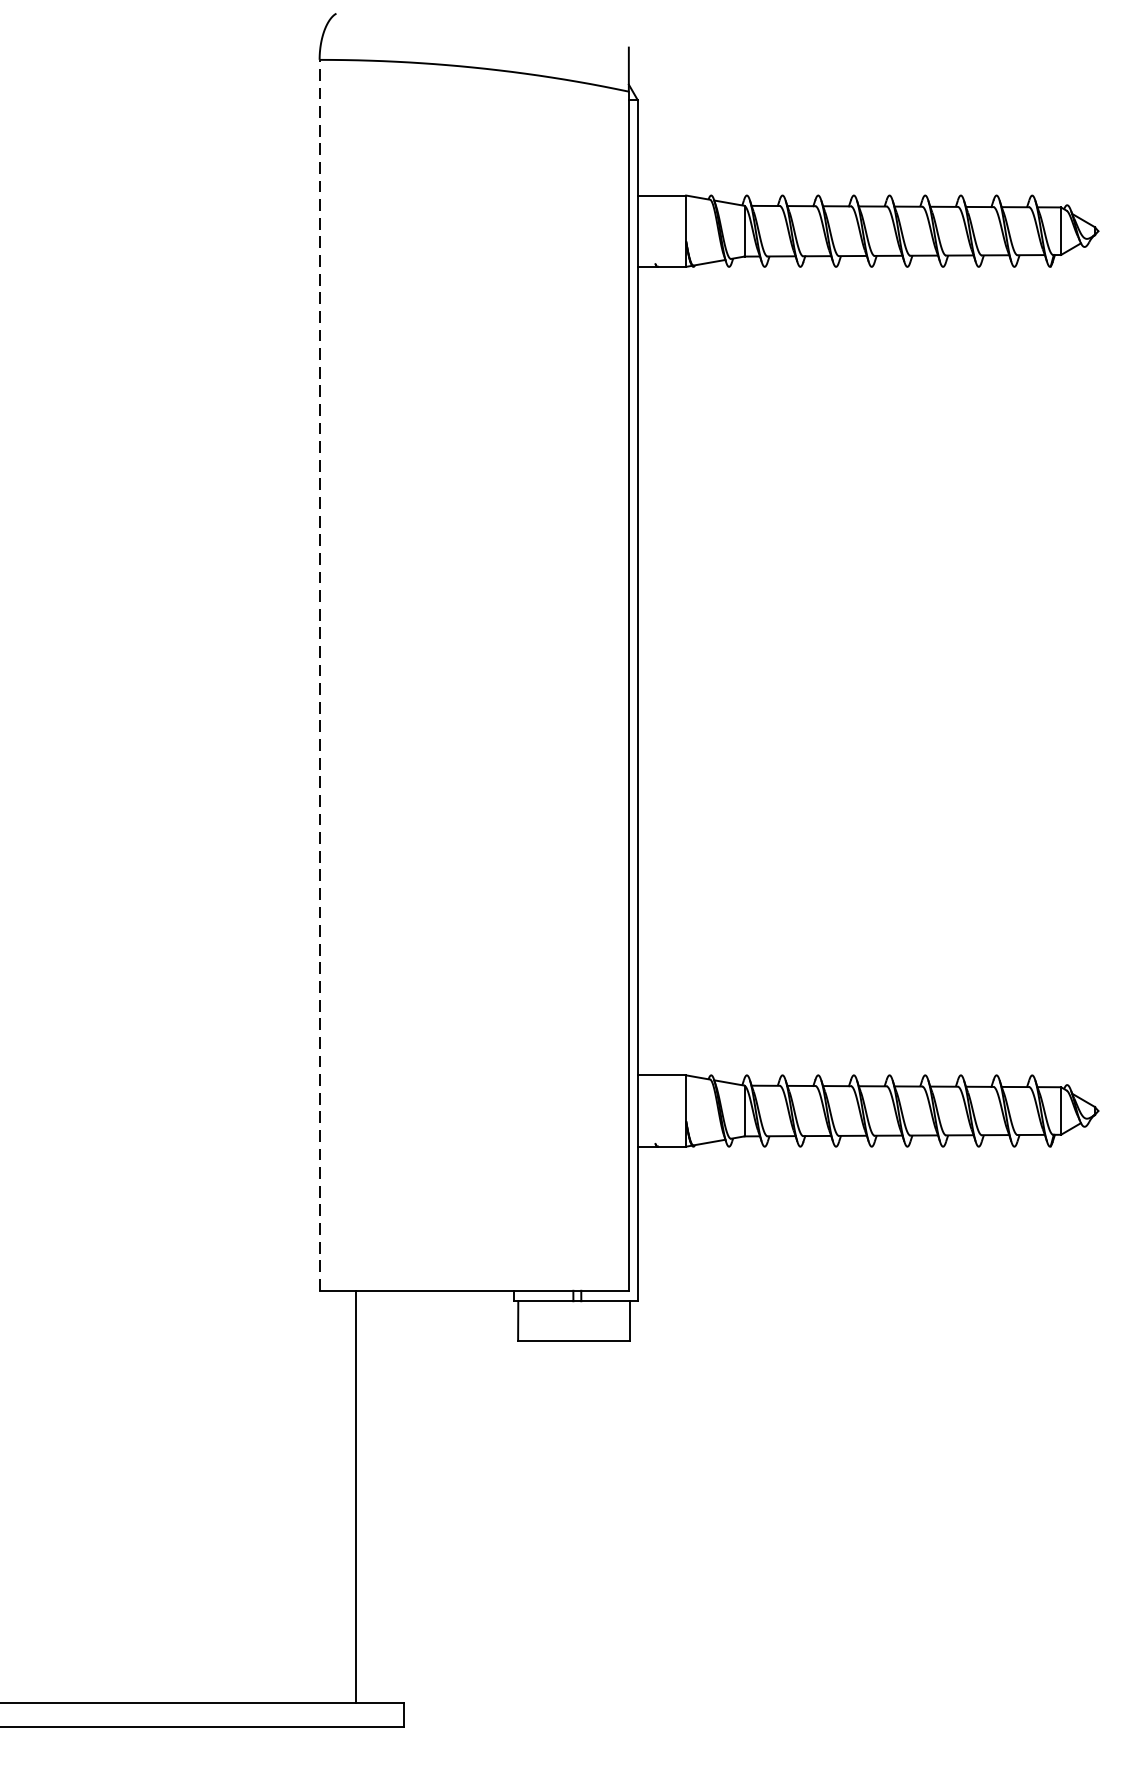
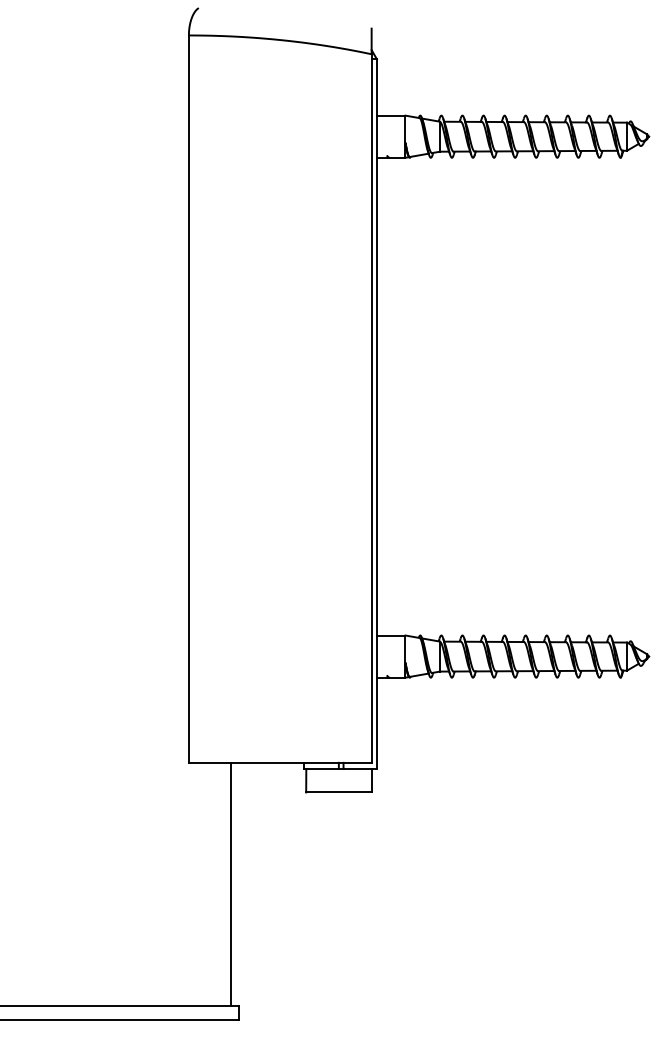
line: (318, 675) -> (188, 399), dashed -> solid
line: (356, 1496) -> (231, 884), moved

